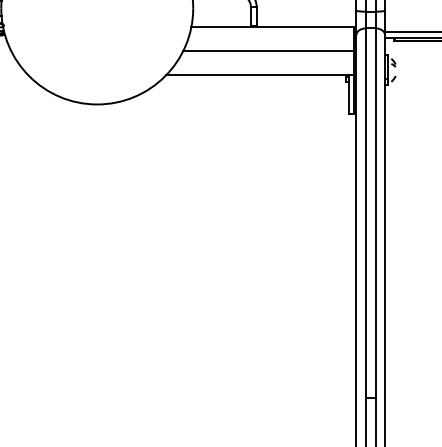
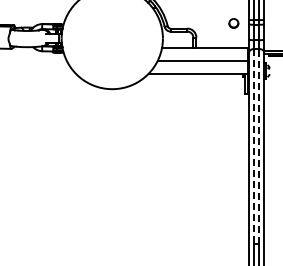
line: (376, 213) -> (259, 146), solid -> dashed
line: (364, 214) -> (253, 147), solid -> dashed

